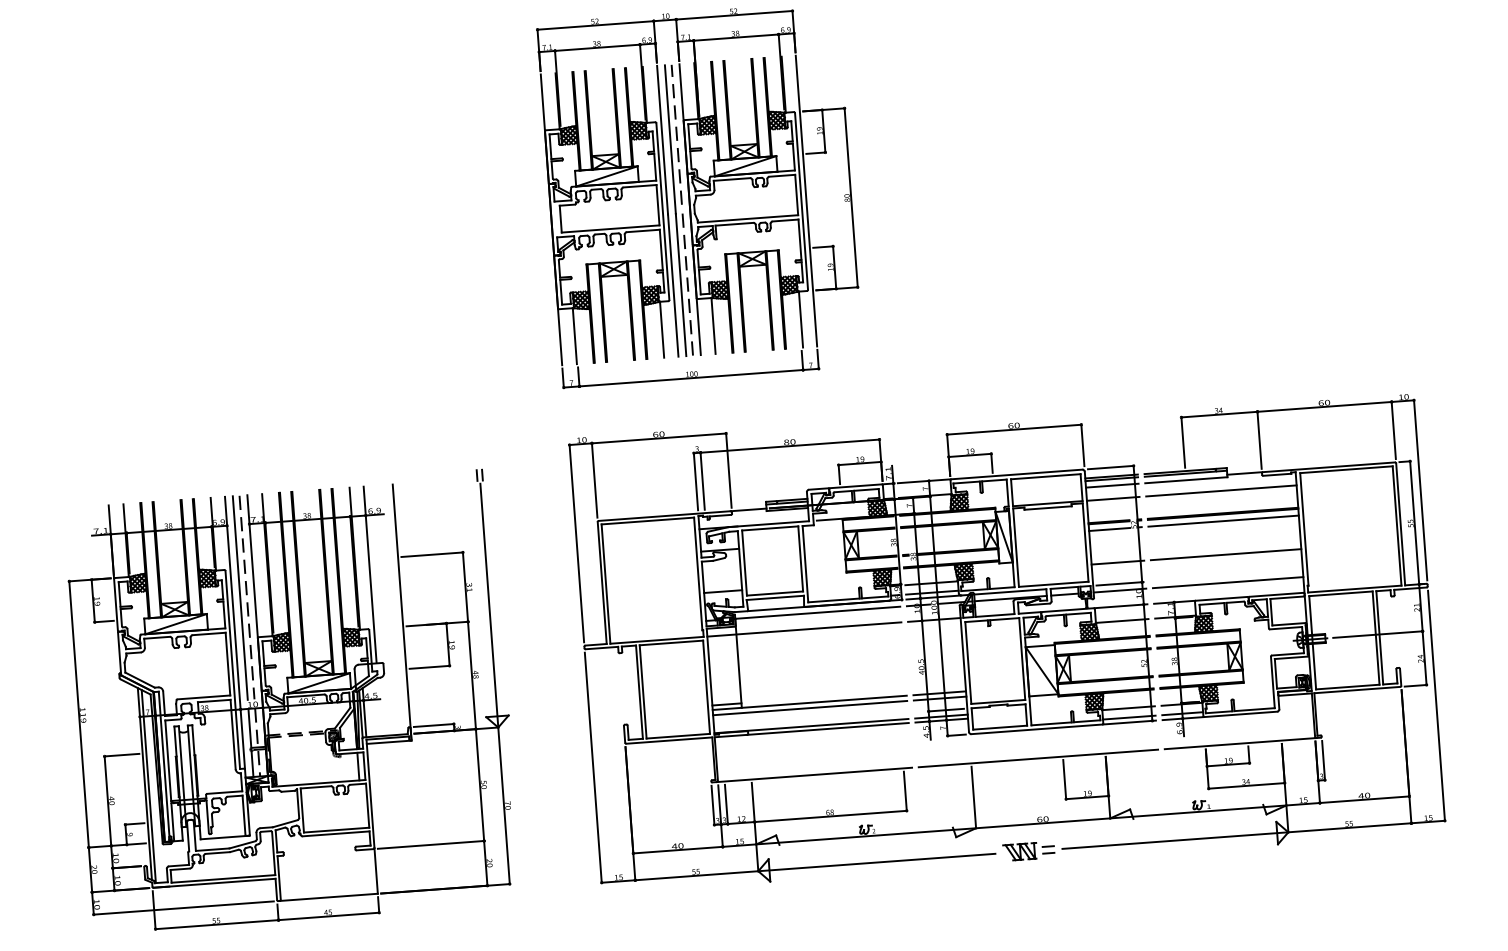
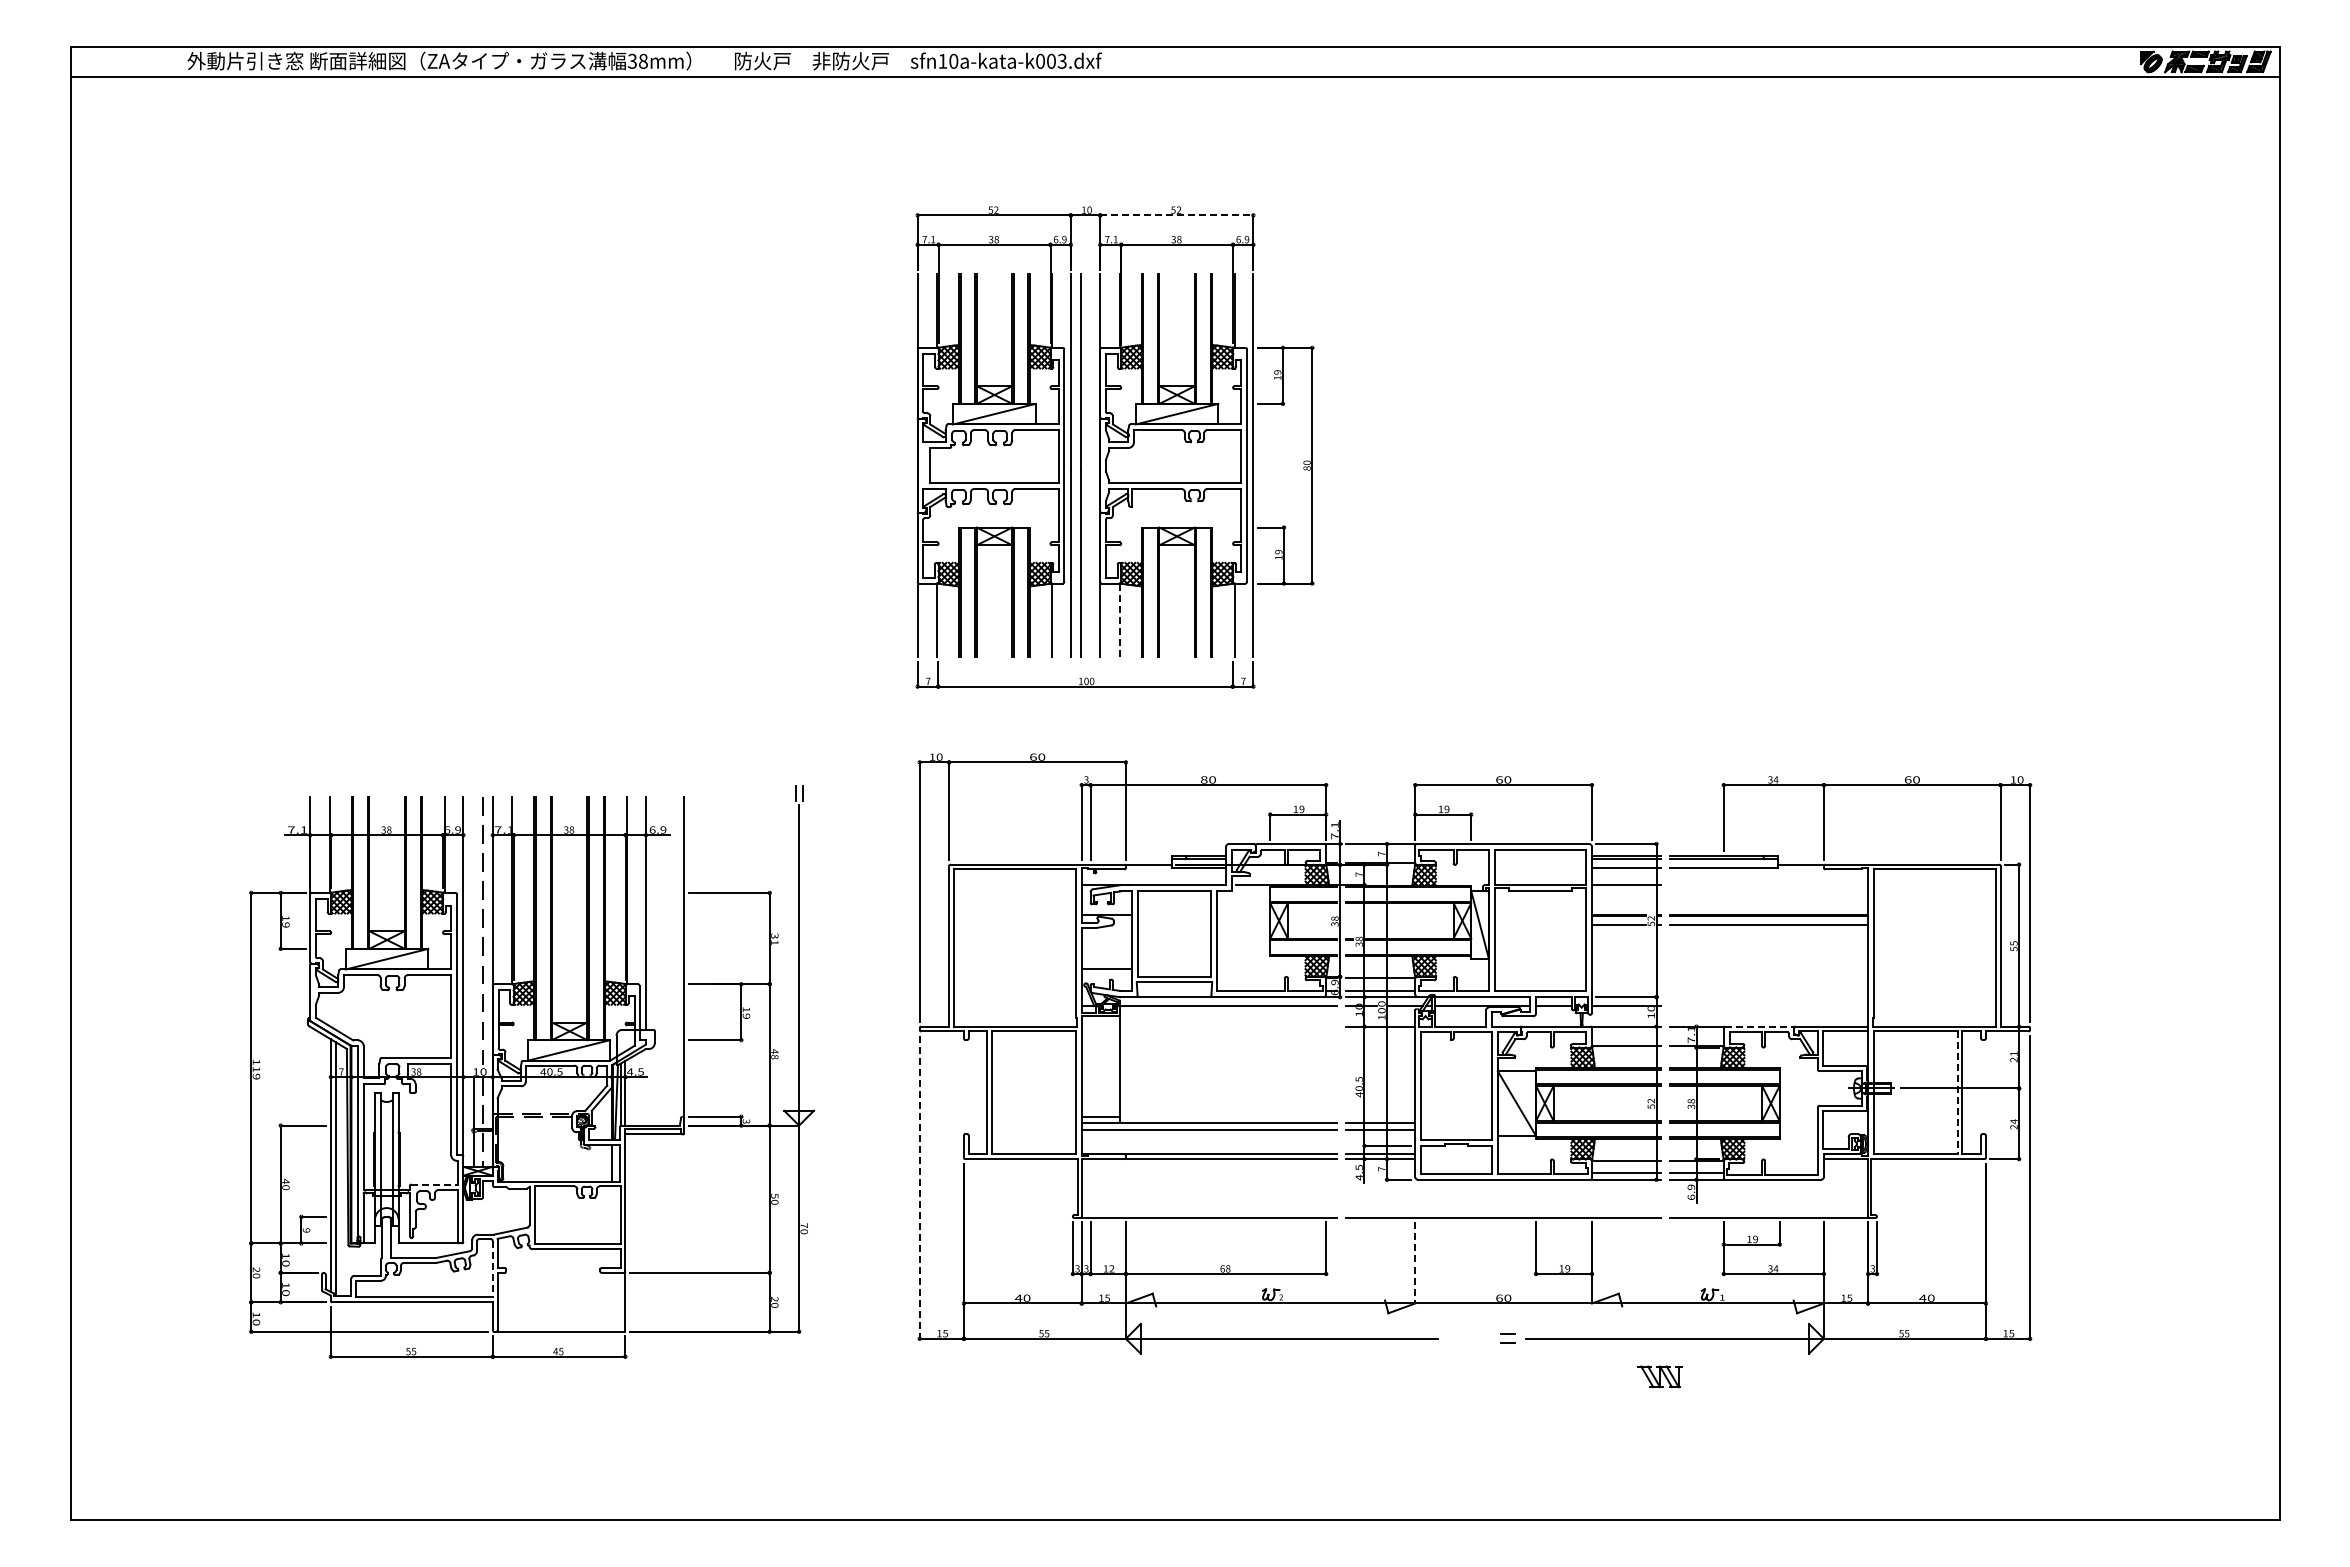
line: (734, 15) -> (1176, 215), solid -> dashed
line: (676, 134) -> (1089, 366), removed
line: (687, 284) -> (1089, 563), removed
line: (713, 326) -> (1119, 620), solid -> dashed
line: (1221, 491) -> (1769, 885), removed
line: (1226, 554) -> (1769, 969), removed
line: (1117, 562) -> (1626, 969), removed
line: (1228, 582) -> (1769, 1006), removed
line: (240, 598) -> (473, 931), removed
line: (1222, 598) -> (1759, 1026), solid -> dashed
line: (804, 629) -> (1209, 1026), removed
line: (1376, 638) -> (1957, 1093), solid -> dashed
line: (593, 767) -> (919, 1187), solid -> dashed
line: (225, 792) -> (435, 1184), solid -> dashed
line: (974, 797) -> (1415, 1263), solid -> dashed
part: (1019, 851) -> (1659, 1376), moved
line: (273, 853) -> (492, 1269), solid -> dashed

